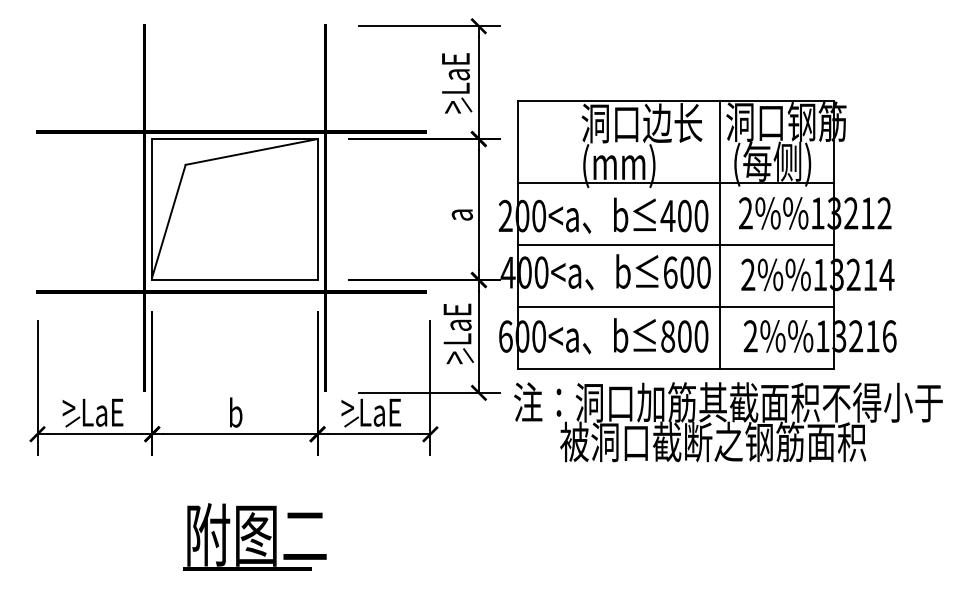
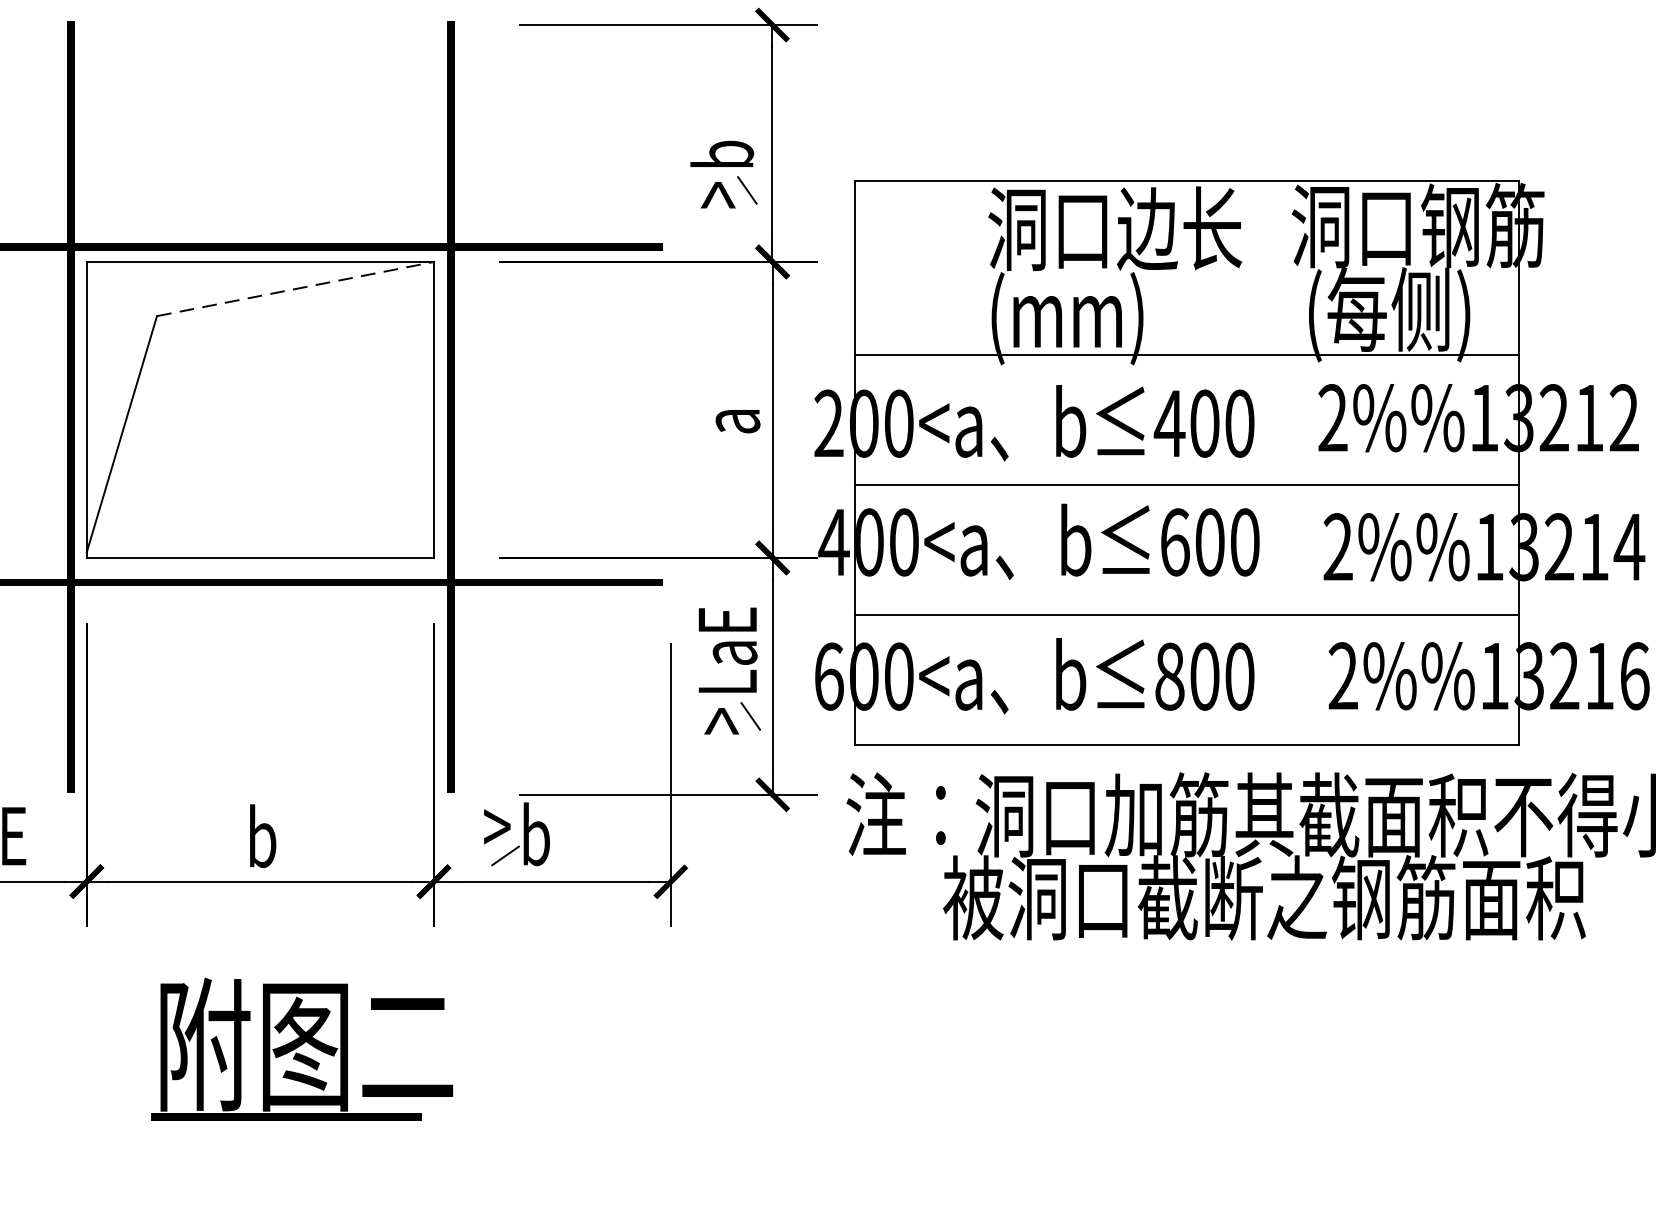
text: (454, 73) -> (721, 124), LaE -> b
line: (252, 151) -> (297, 288), solid -> dashed
line: (719, 234) -> (1277, 462), removed
text: (380, 411) -> (566, 833), LaE -> b
text: (254, 536) -> (301, 1048), moved

